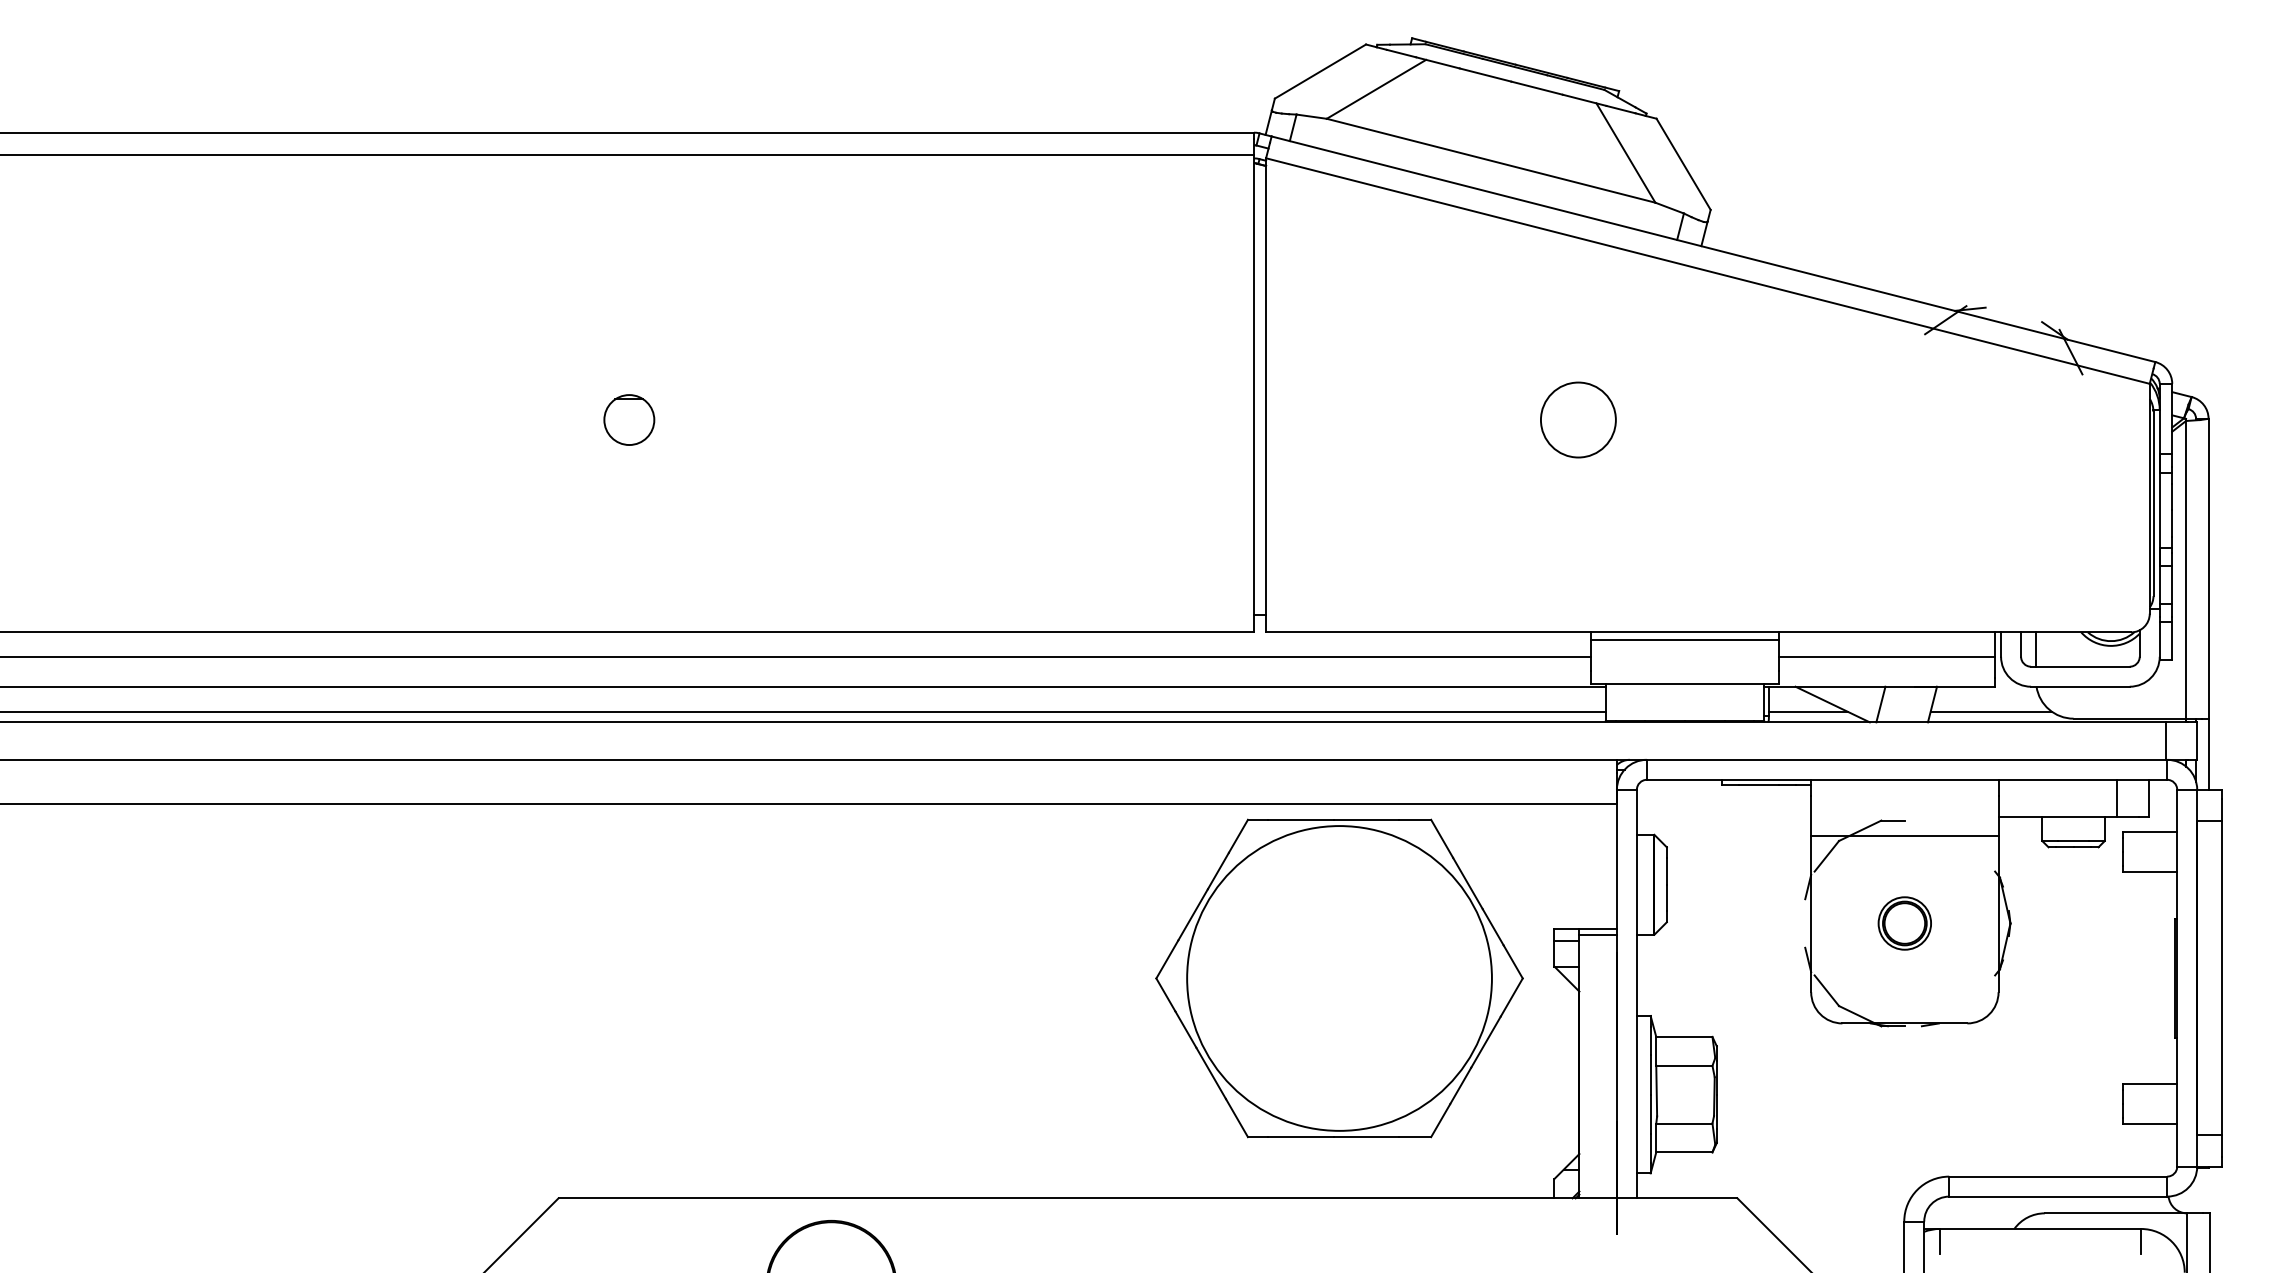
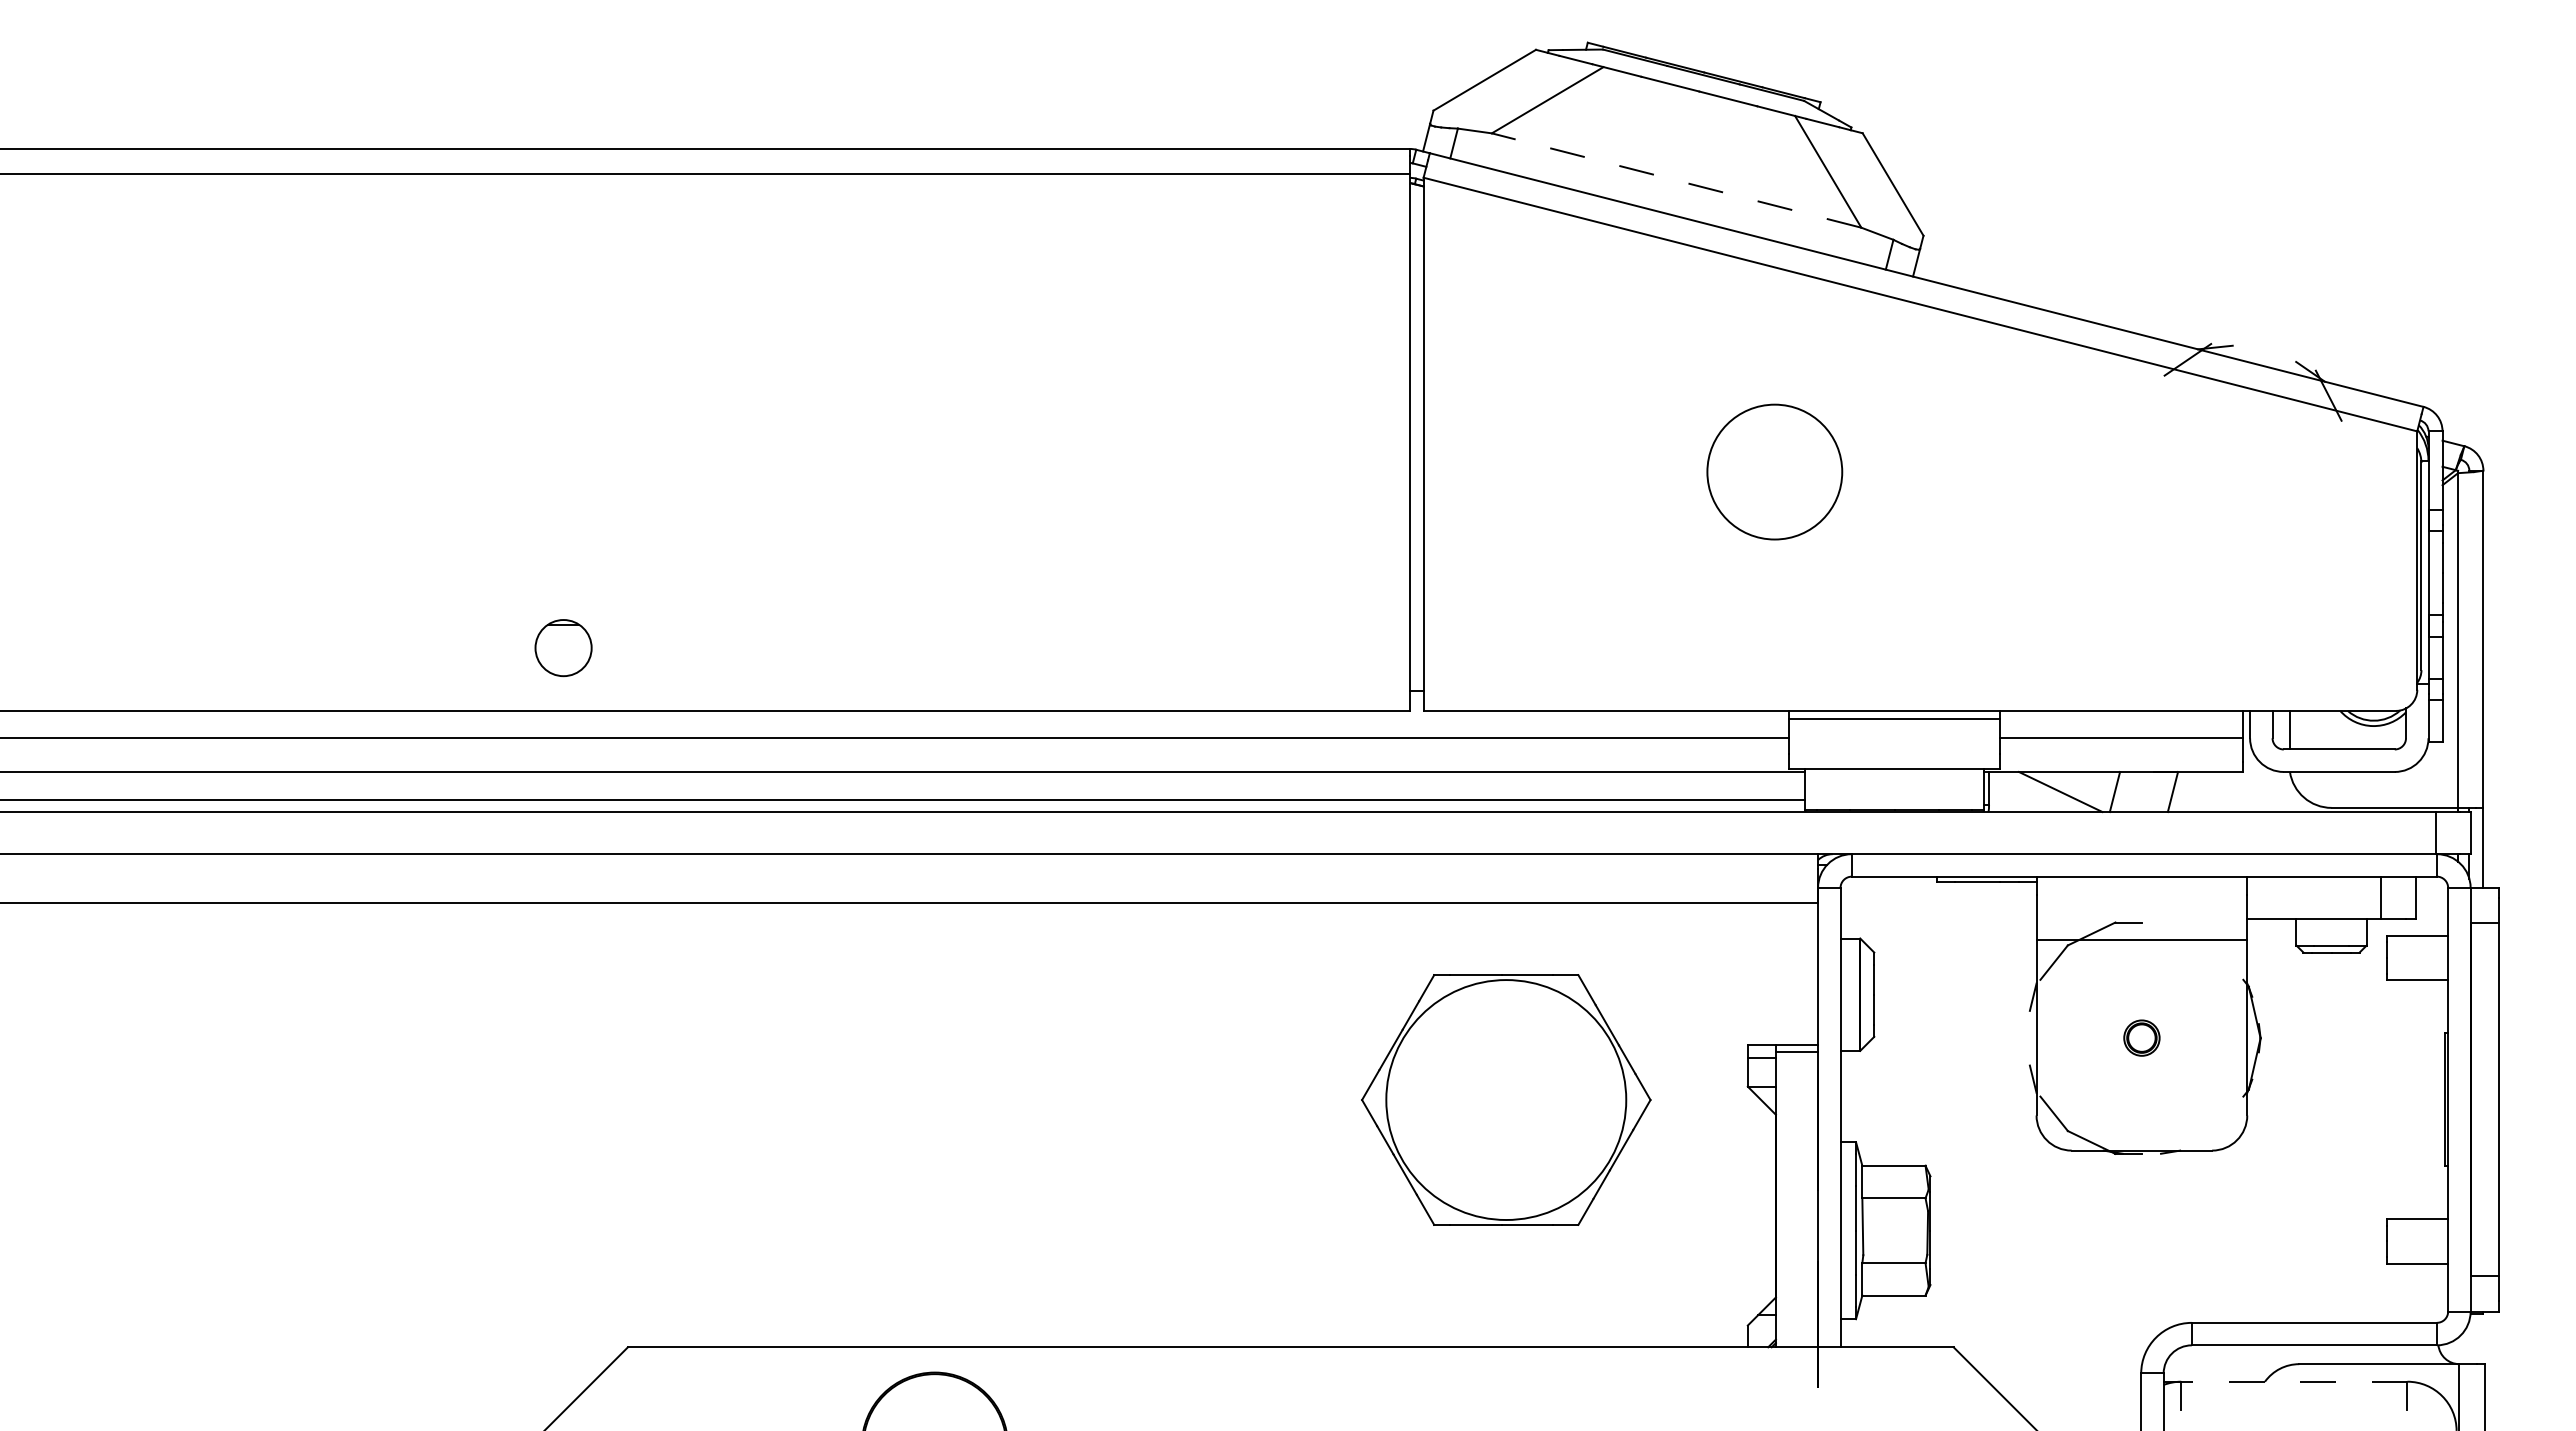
line: (1490, 160) -> (1676, 180), solid -> dashed
circle: (1578, 419) -> (1774, 471), size x1.6
part: (629, 420) -> (563, 648), moved
line: (1807, 712) -> (2032, 800), removed
line: (1990, 712) -> (2238, 800), removed
part: (1904, 922) -> (2141, 1037), size x0.6
part: (1339, 977) -> (1506, 1099), size x0.7
line: (2039, 1228) -> (2293, 1381), solid -> dashed

